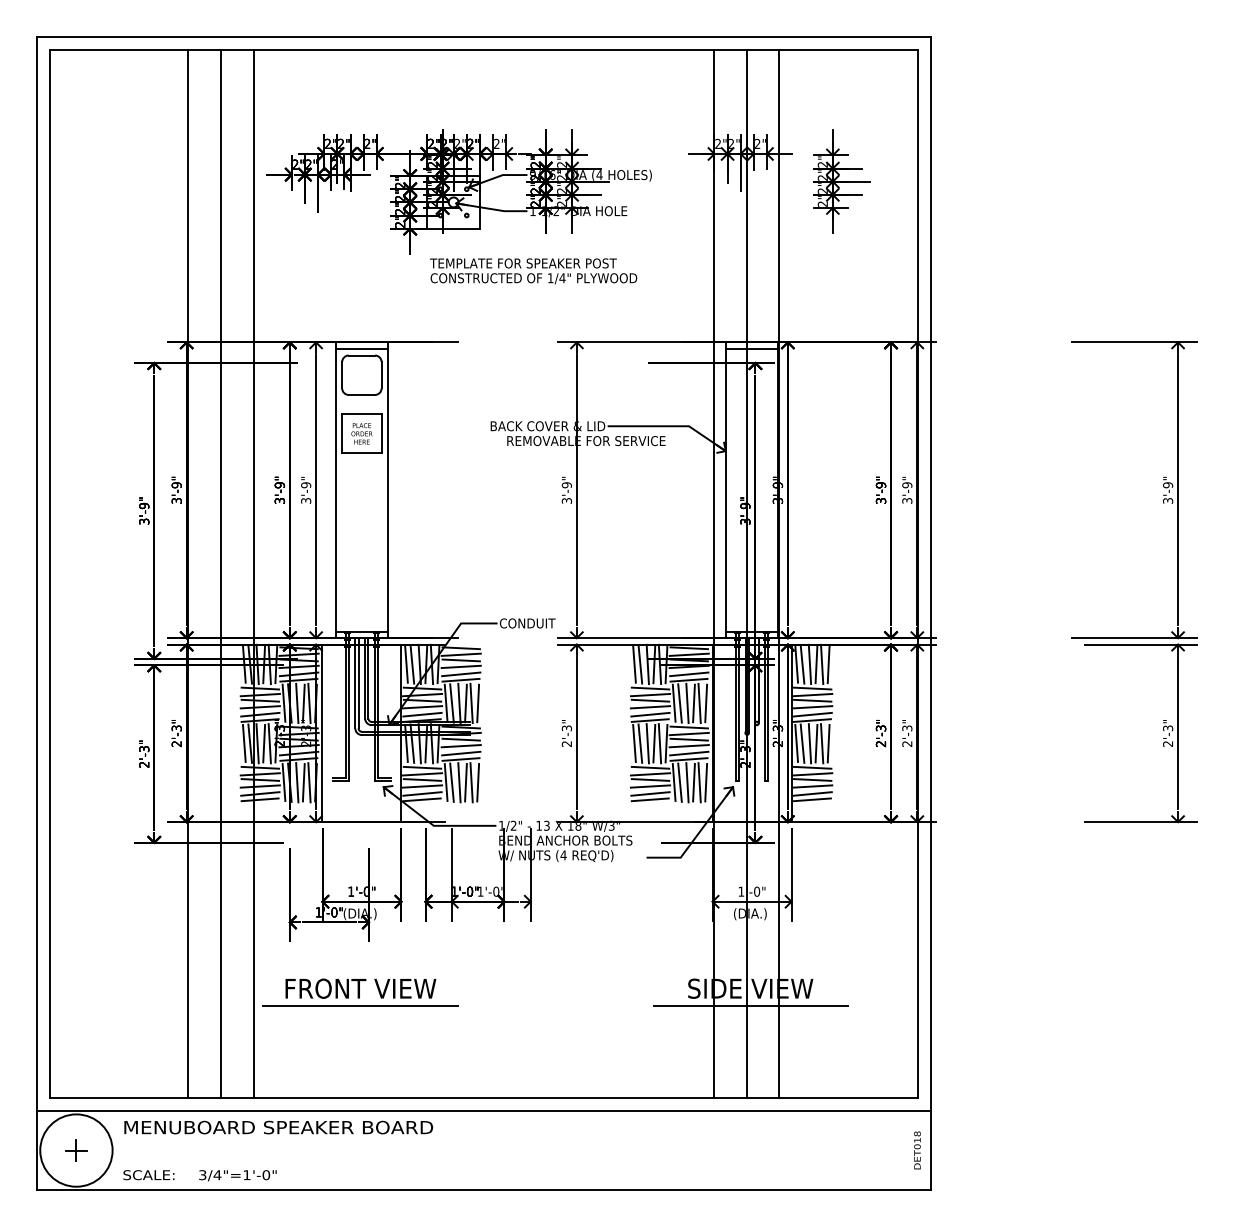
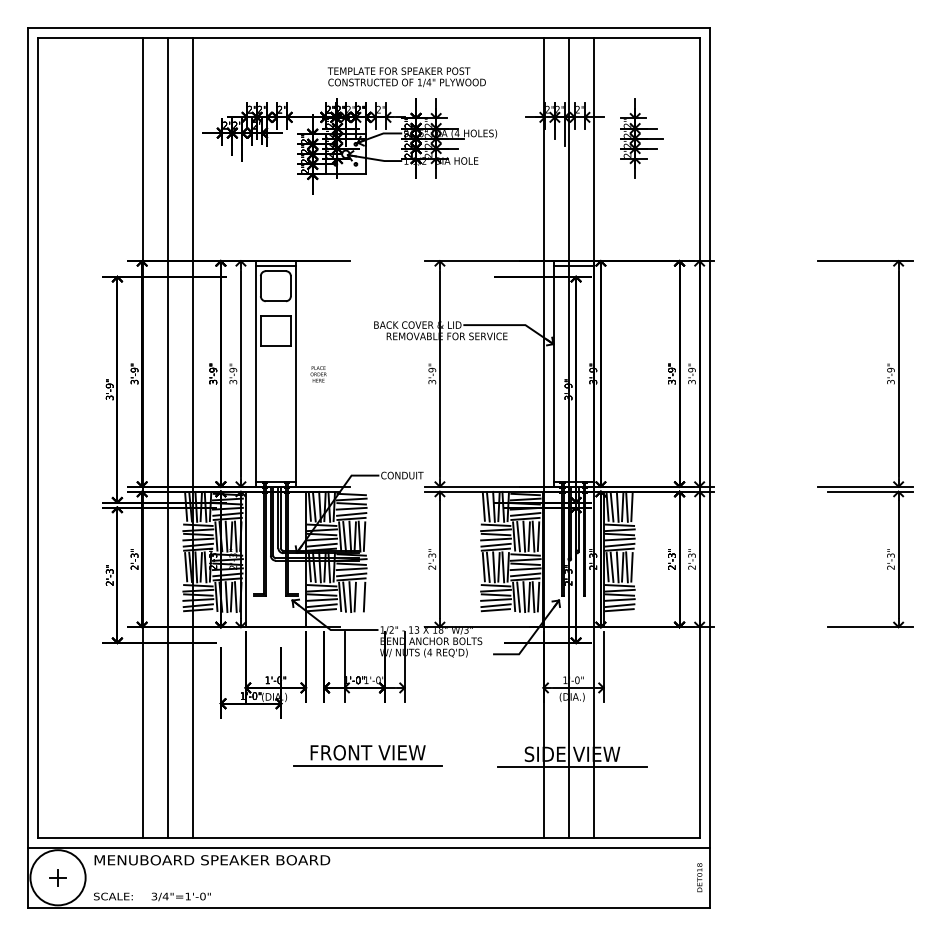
text: (533, 271) -> (406, 77), moved
text: (361, 433) -> (318, 374), moved
line: (471, 782) -> (359, 596), removed
part: (360, 992) -> (367, 755), moved

